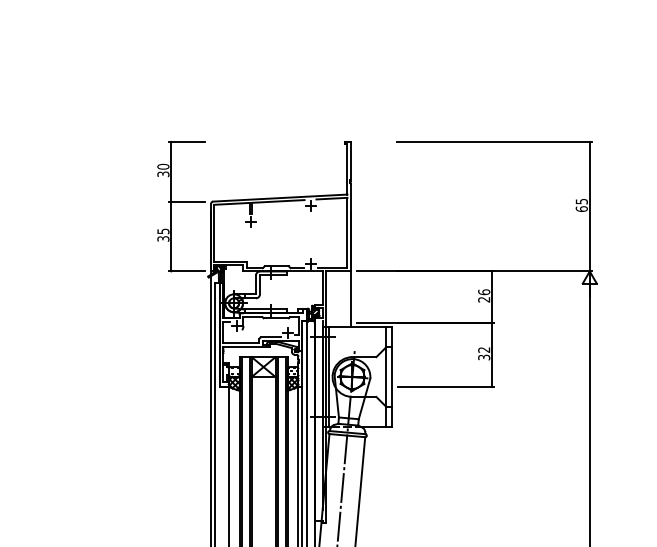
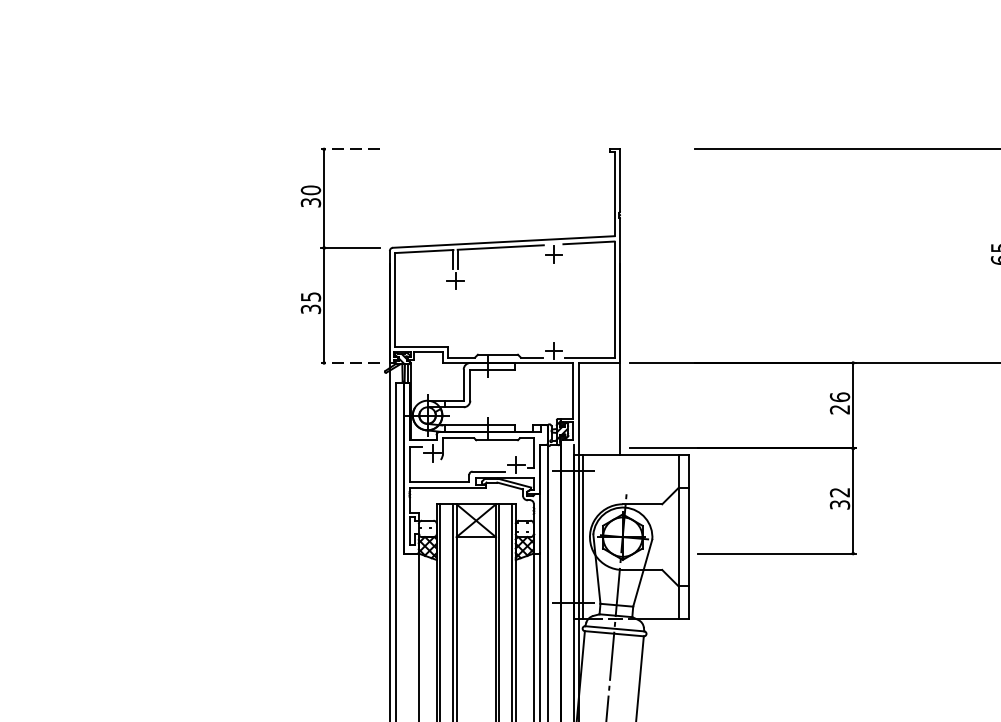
line: (187, 141) -> (350, 148), solid -> dashed
line: (187, 271) -> (350, 363), solid -> dashed

